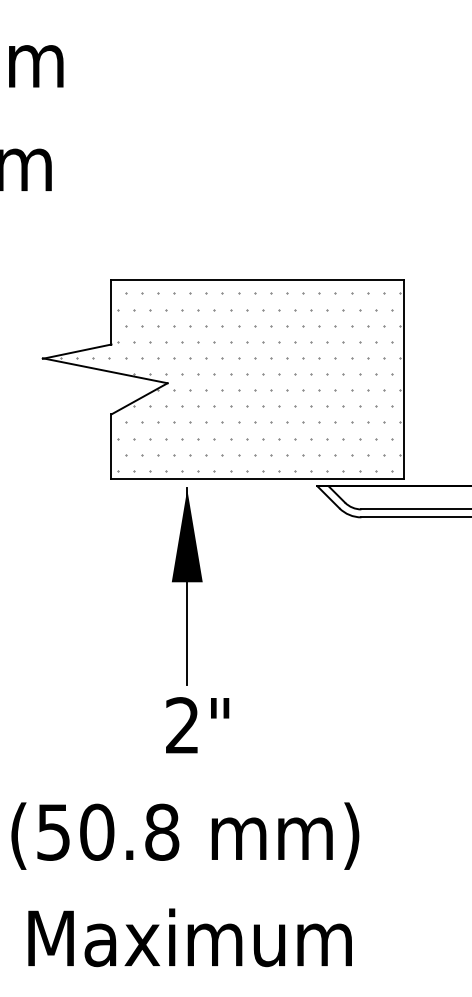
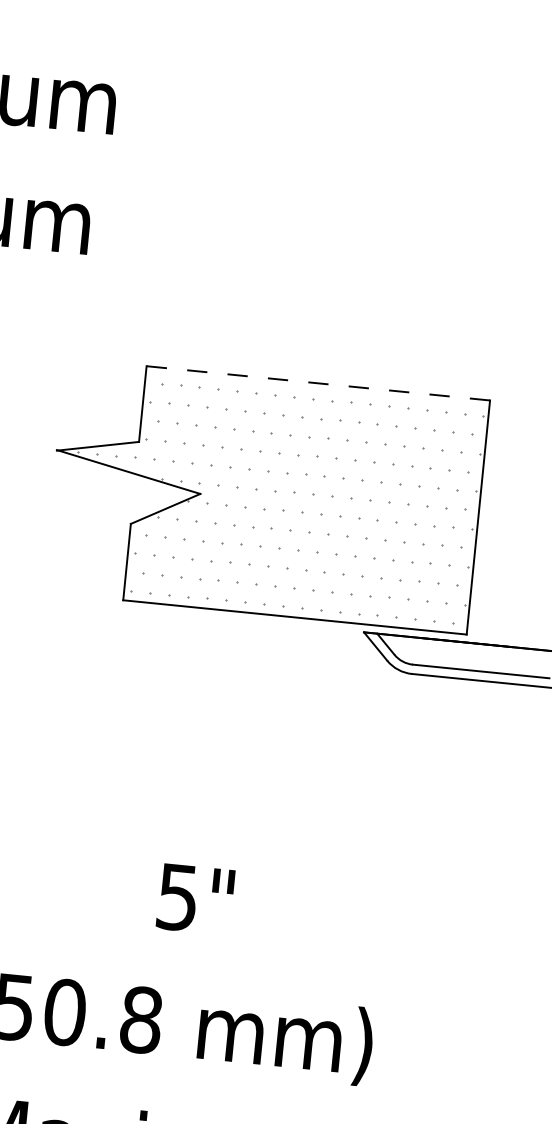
line: (257, 279) -> (317, 382), solid -> dashed
part: (187, 586) -> (199, 734), removed
text: (182, 725) -> (177, 897), 2" -> 5"

